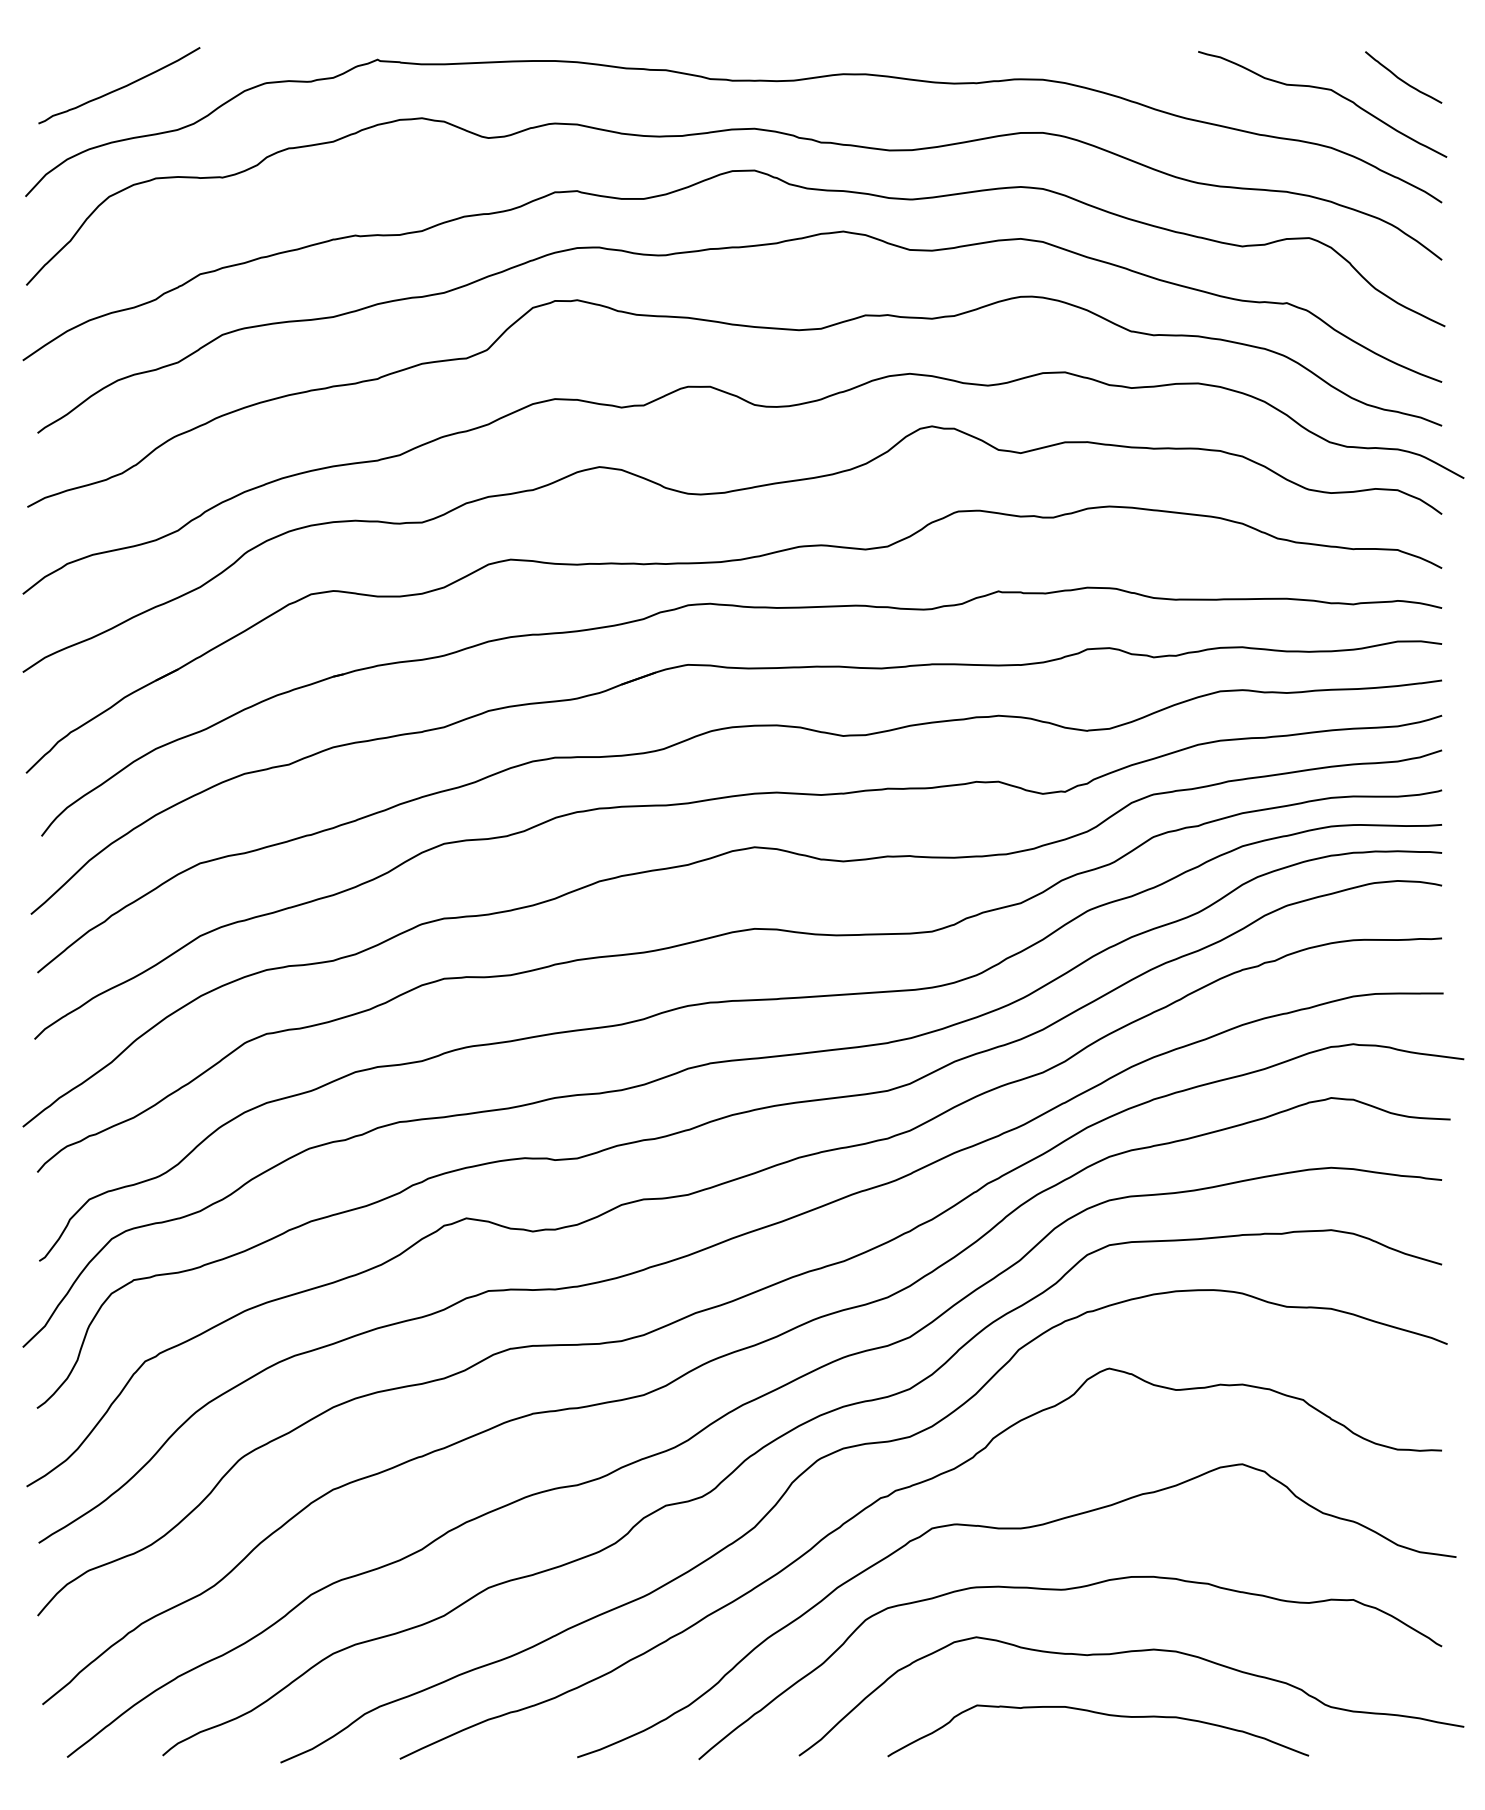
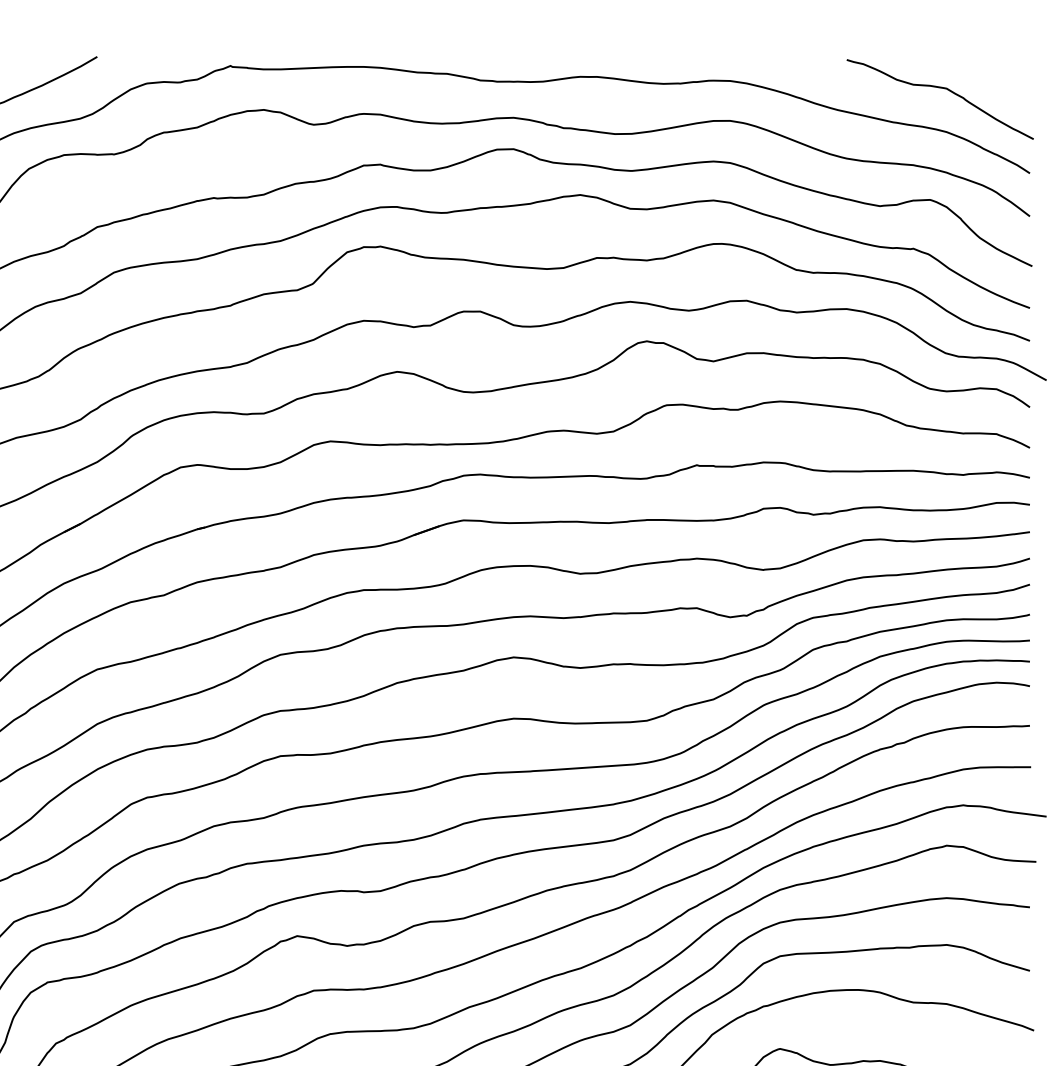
curve: (1402, 79) -> (1000, 80), removed

